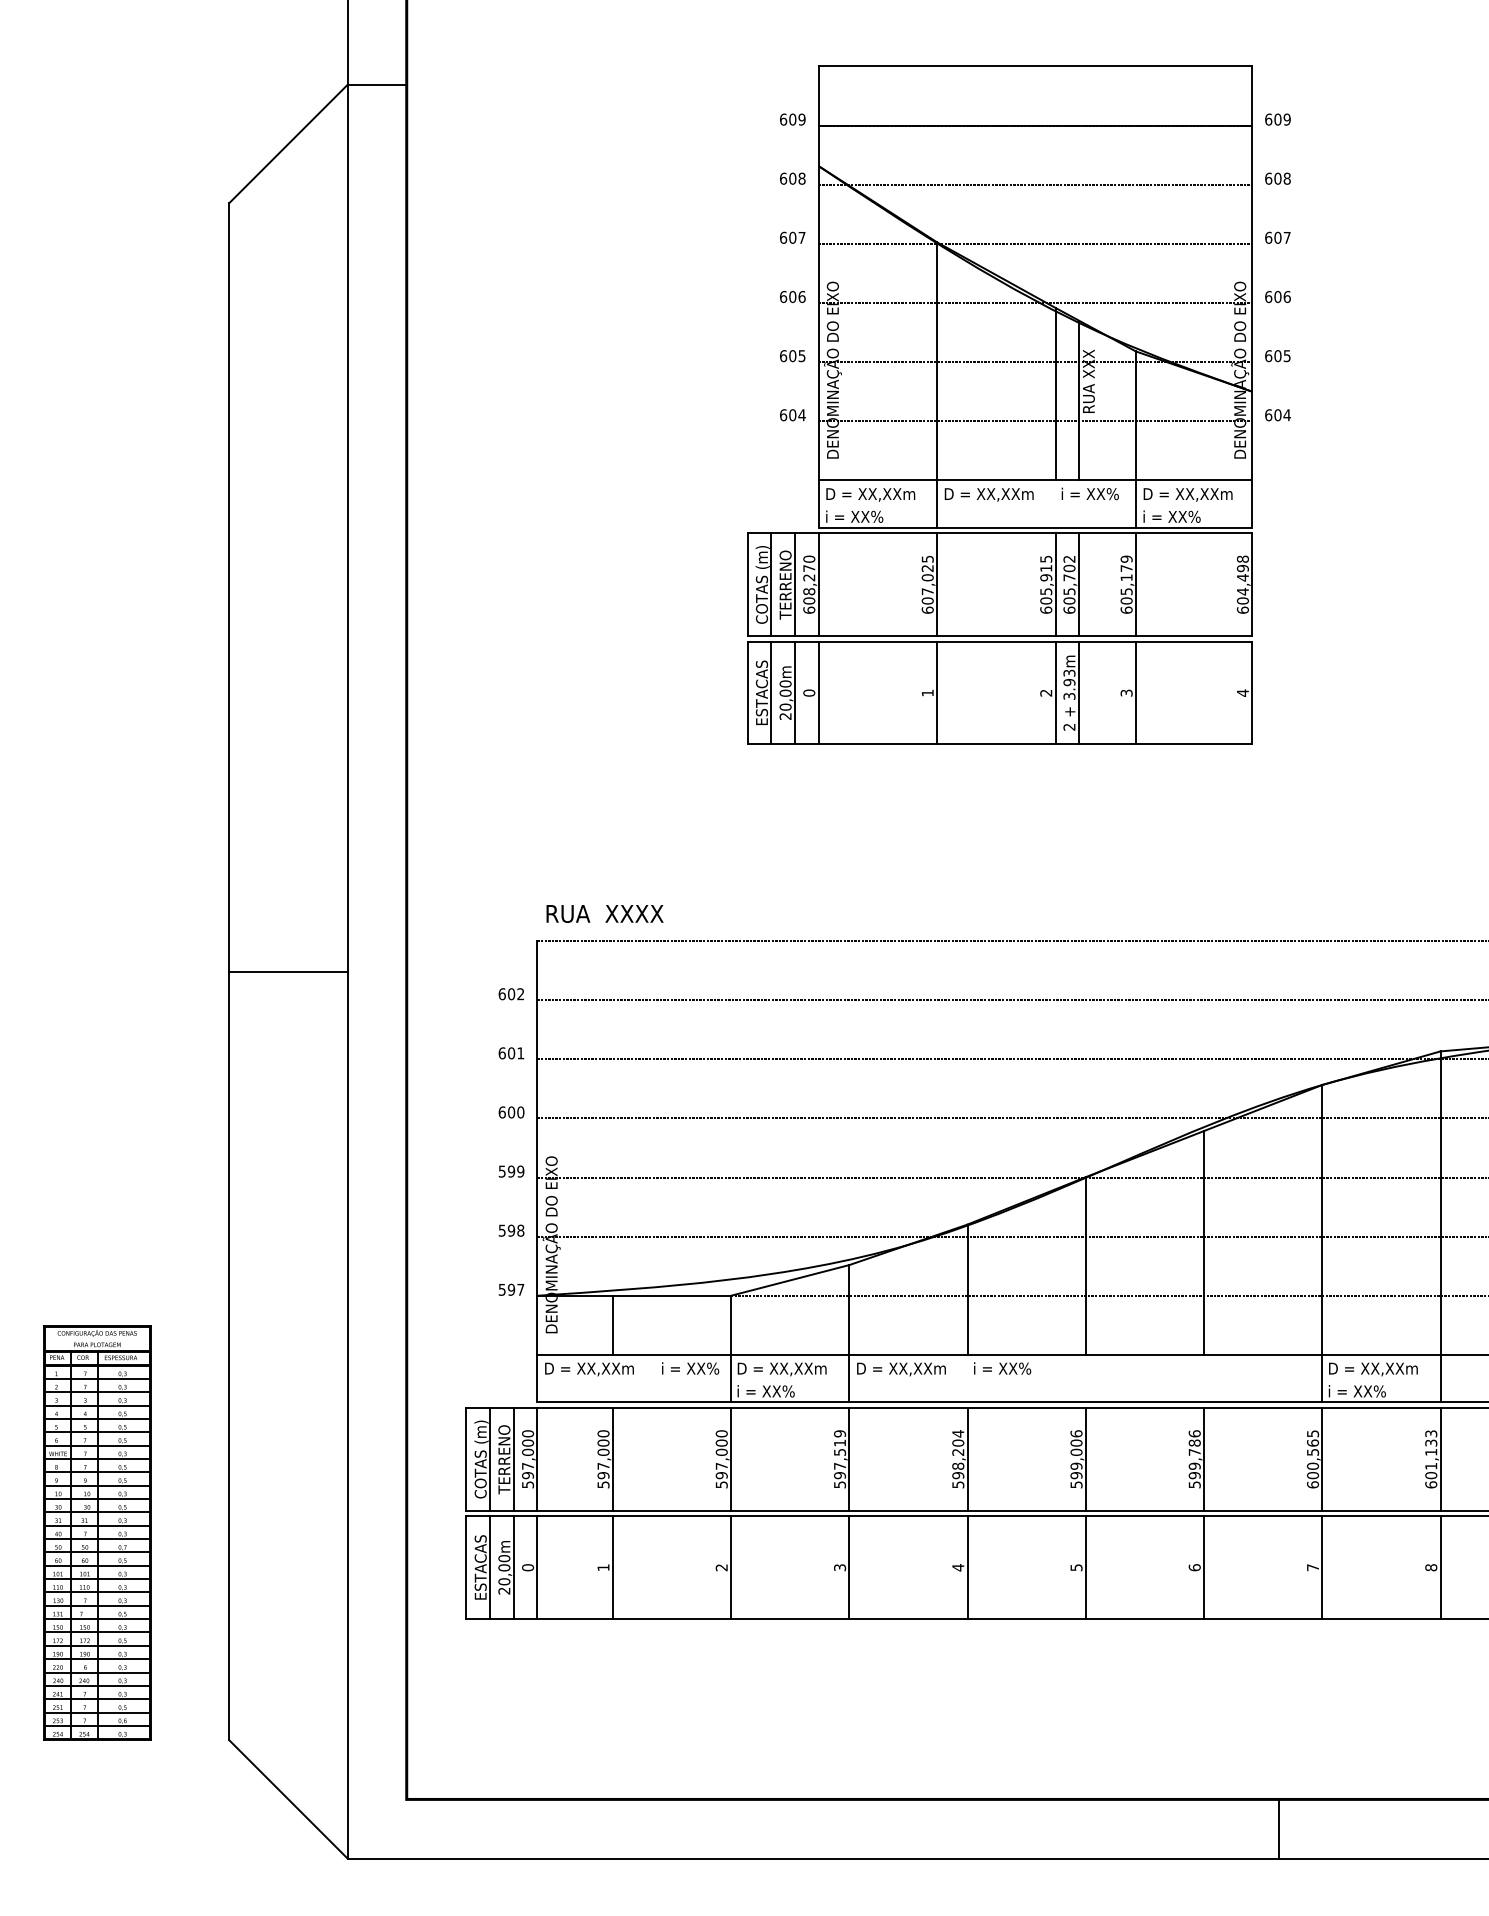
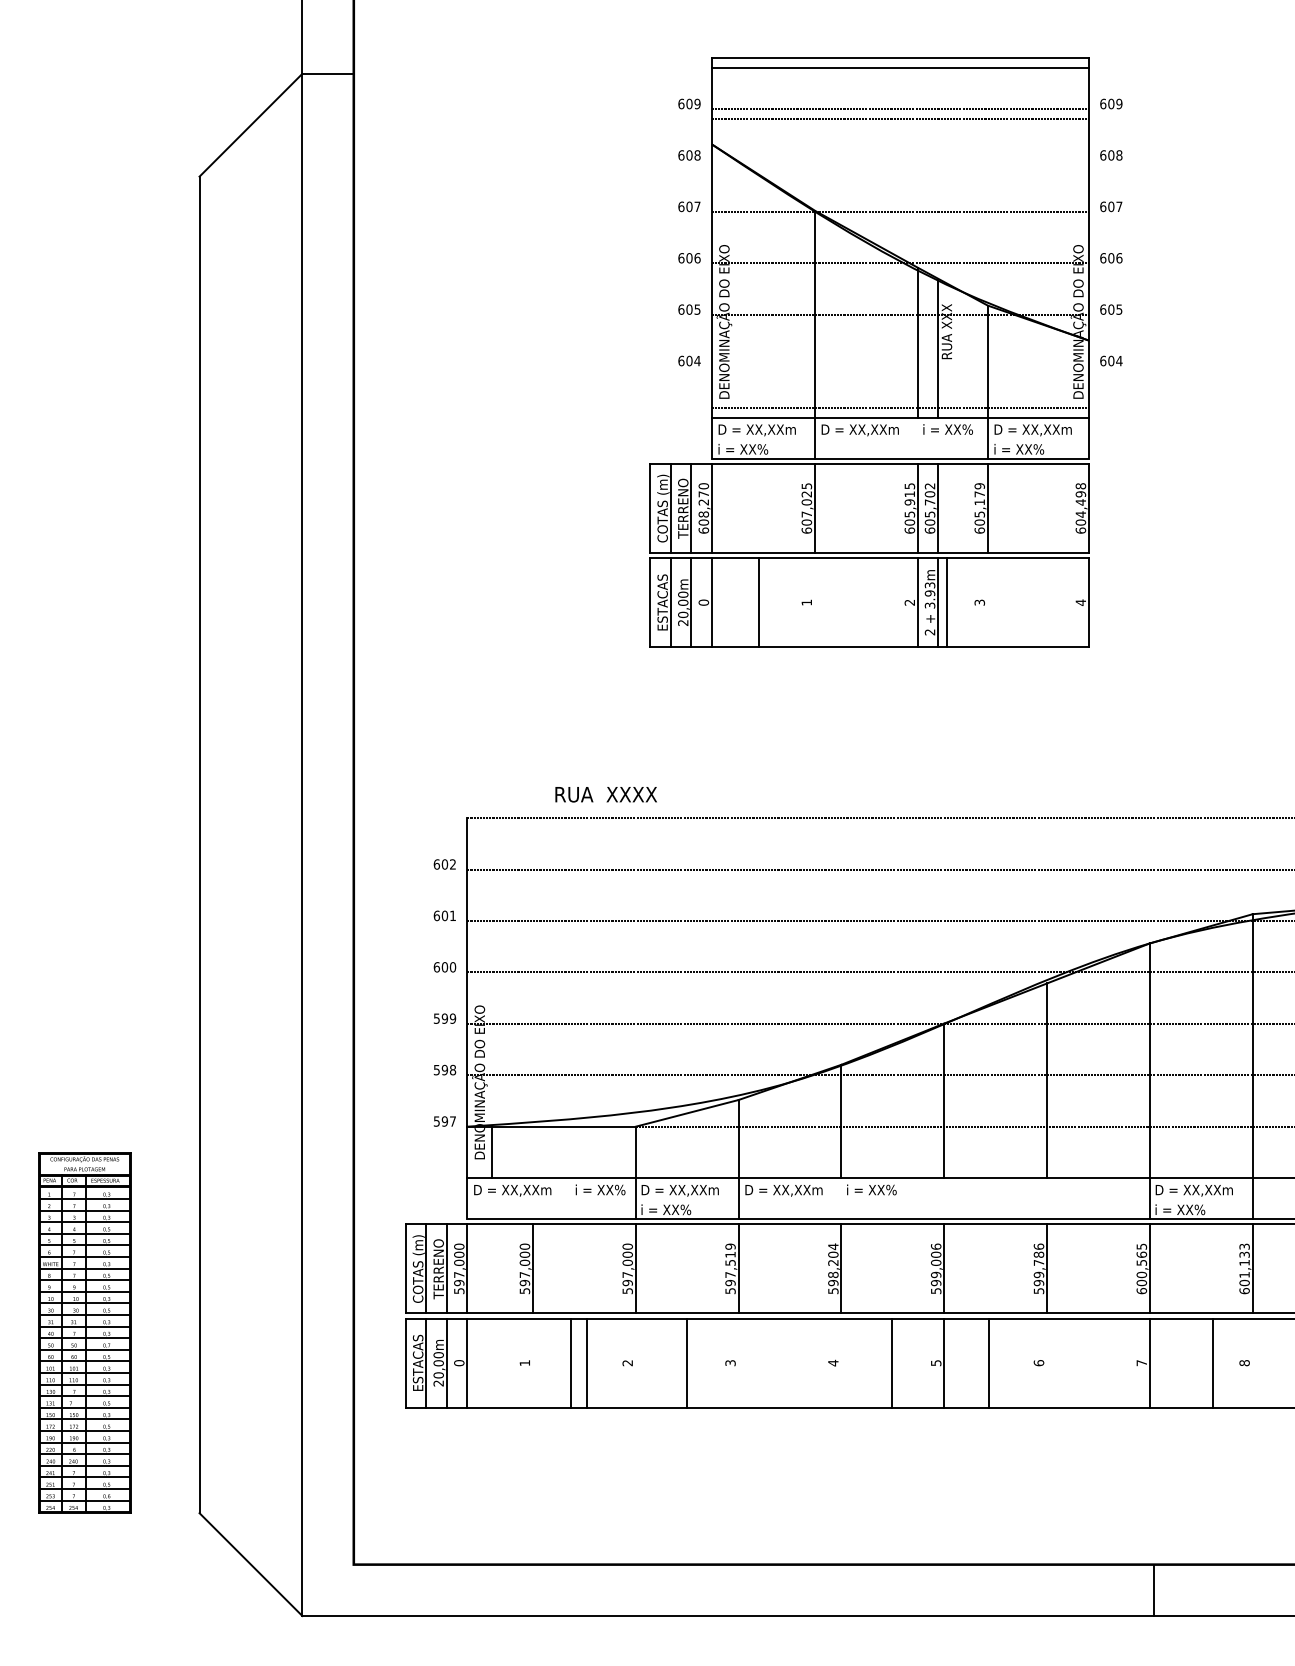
line: (1034, 125) -> (899, 68), moved
line: (1034, 184) -> (899, 118), moved
line: (1034, 421) -> (899, 408), moved
line: (936, 692) -> (758, 602), moved
line: (1135, 692) -> (946, 602), moved
text: (604, 913) -> (605, 794), moved
line: (287, 971) -> (250, 844), removed
line: (613, 1325) -> (492, 1152), moved
line: (613, 1566) -> (587, 1362), moved
line: (730, 1566) -> (570, 1362), moved
line: (849, 1566) -> (686, 1362), moved
line: (967, 1566) -> (892, 1362), moved
line: (1204, 1566) -> (989, 1362), moved
line: (1440, 1566) -> (1212, 1362), moved
line: (1279, 1829) -> (1154, 1590), moved

